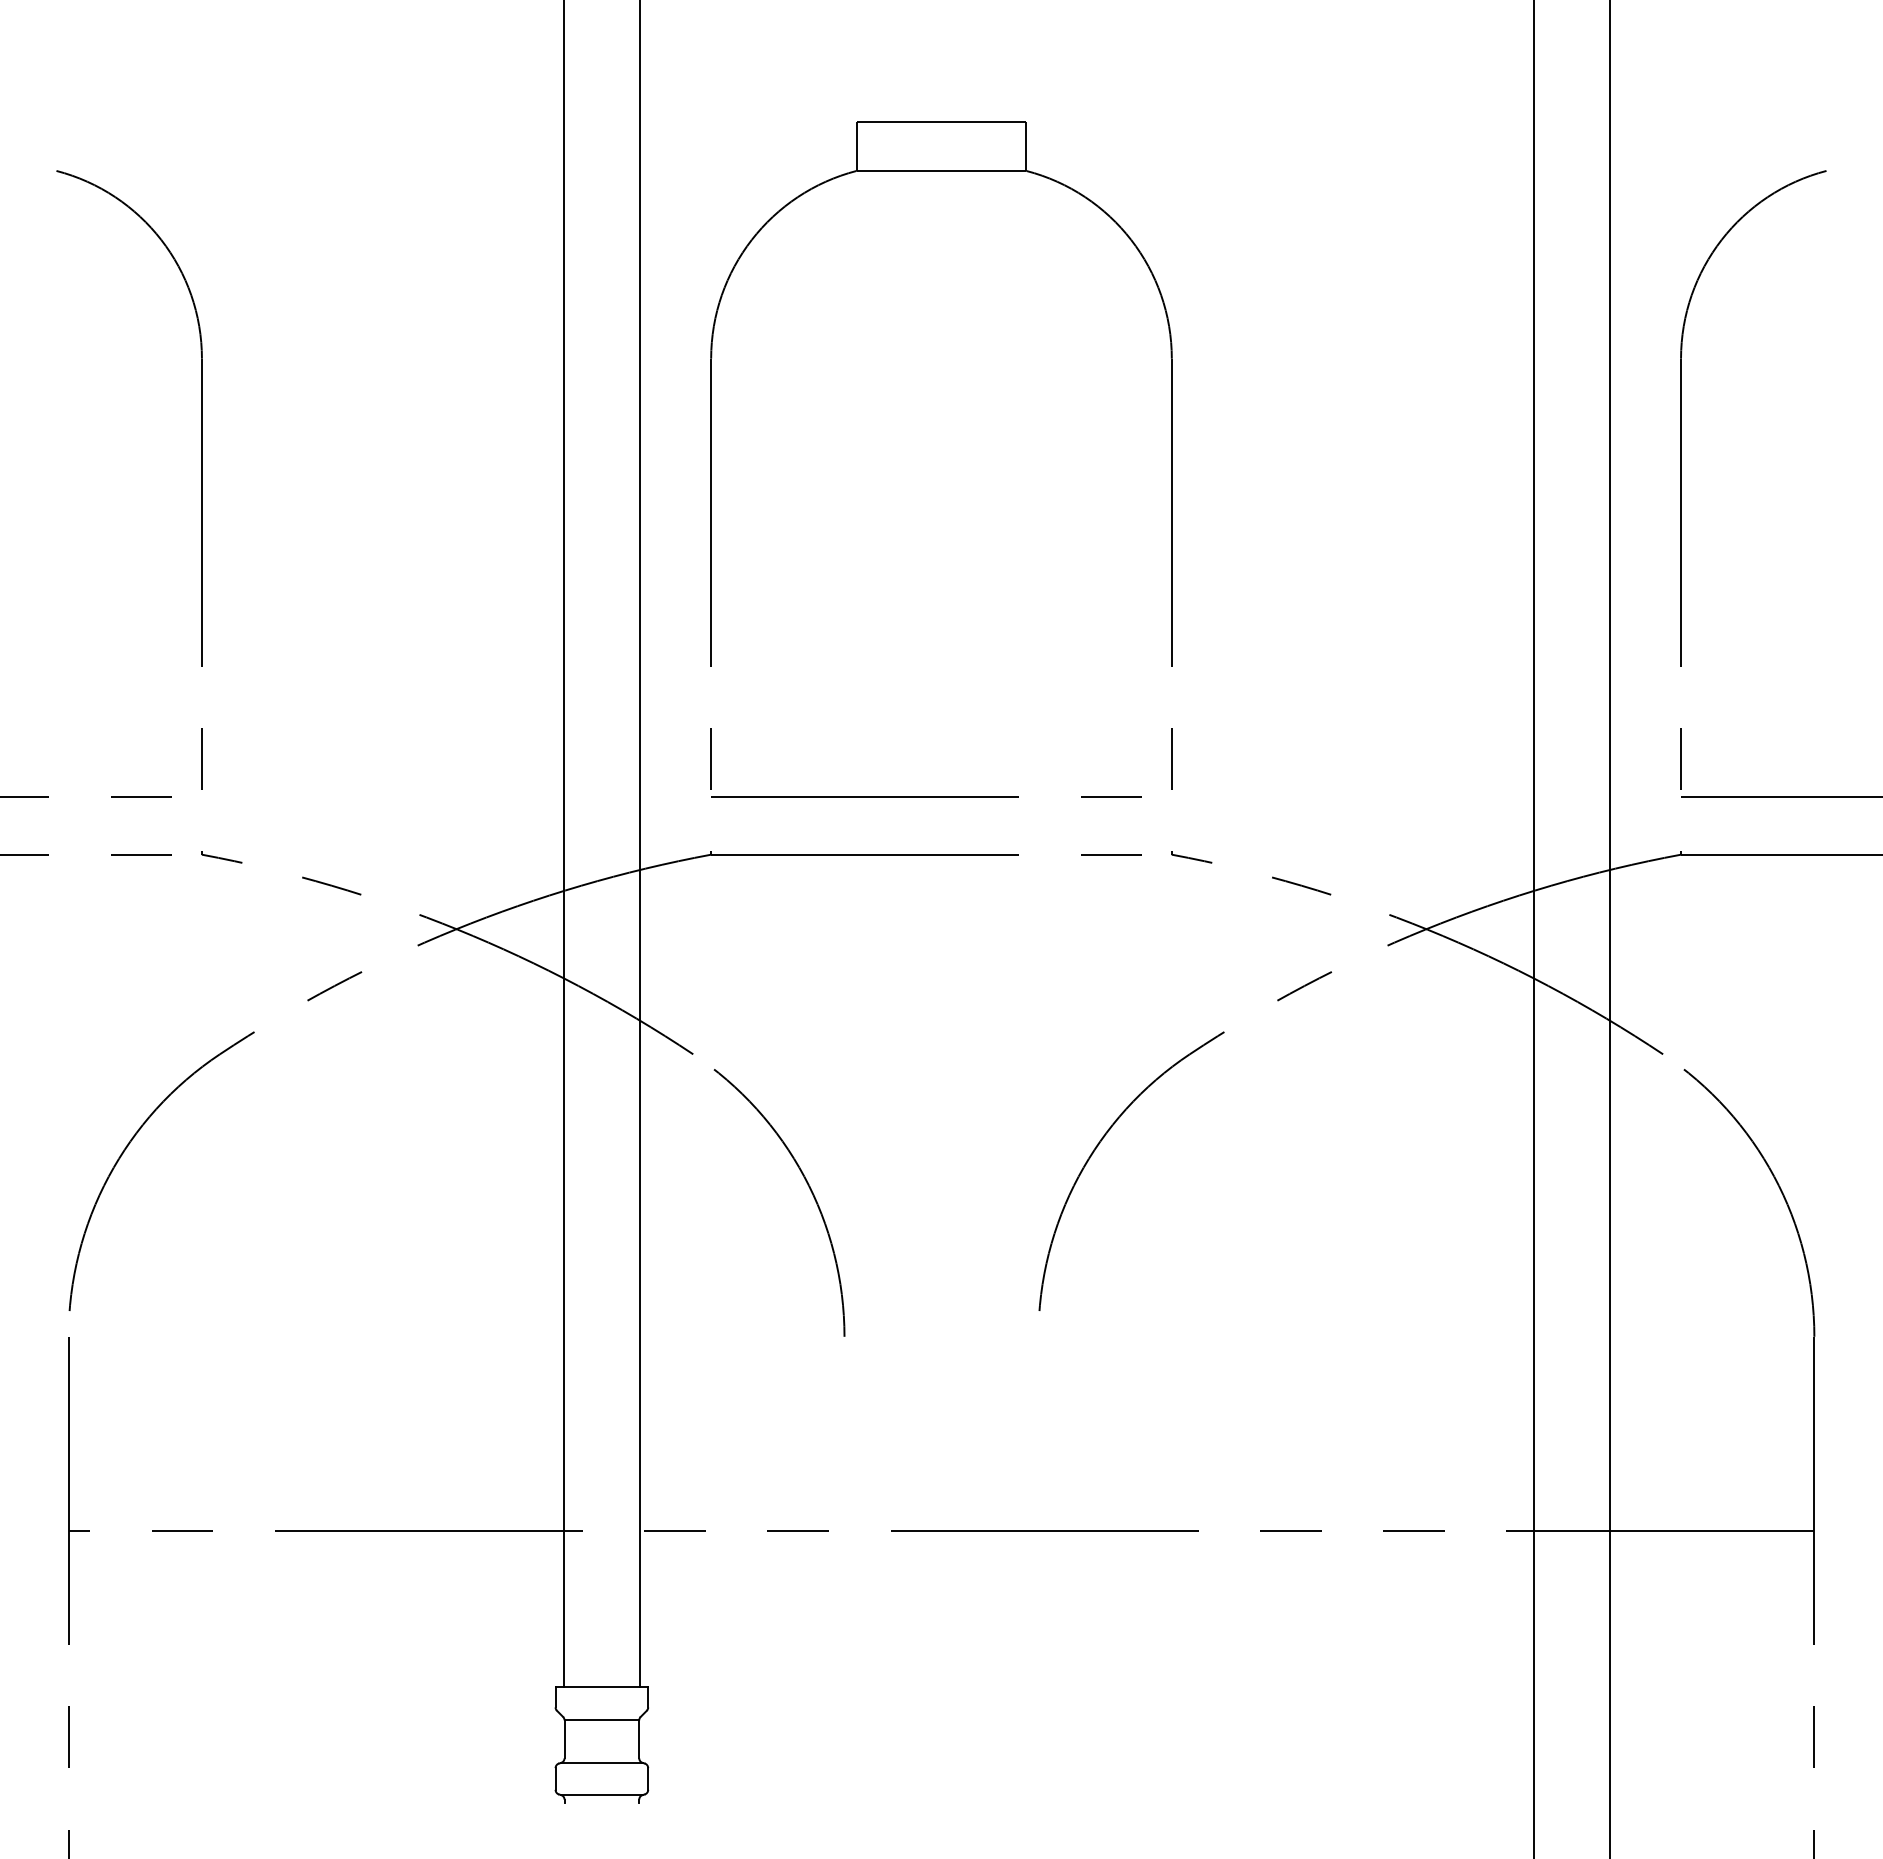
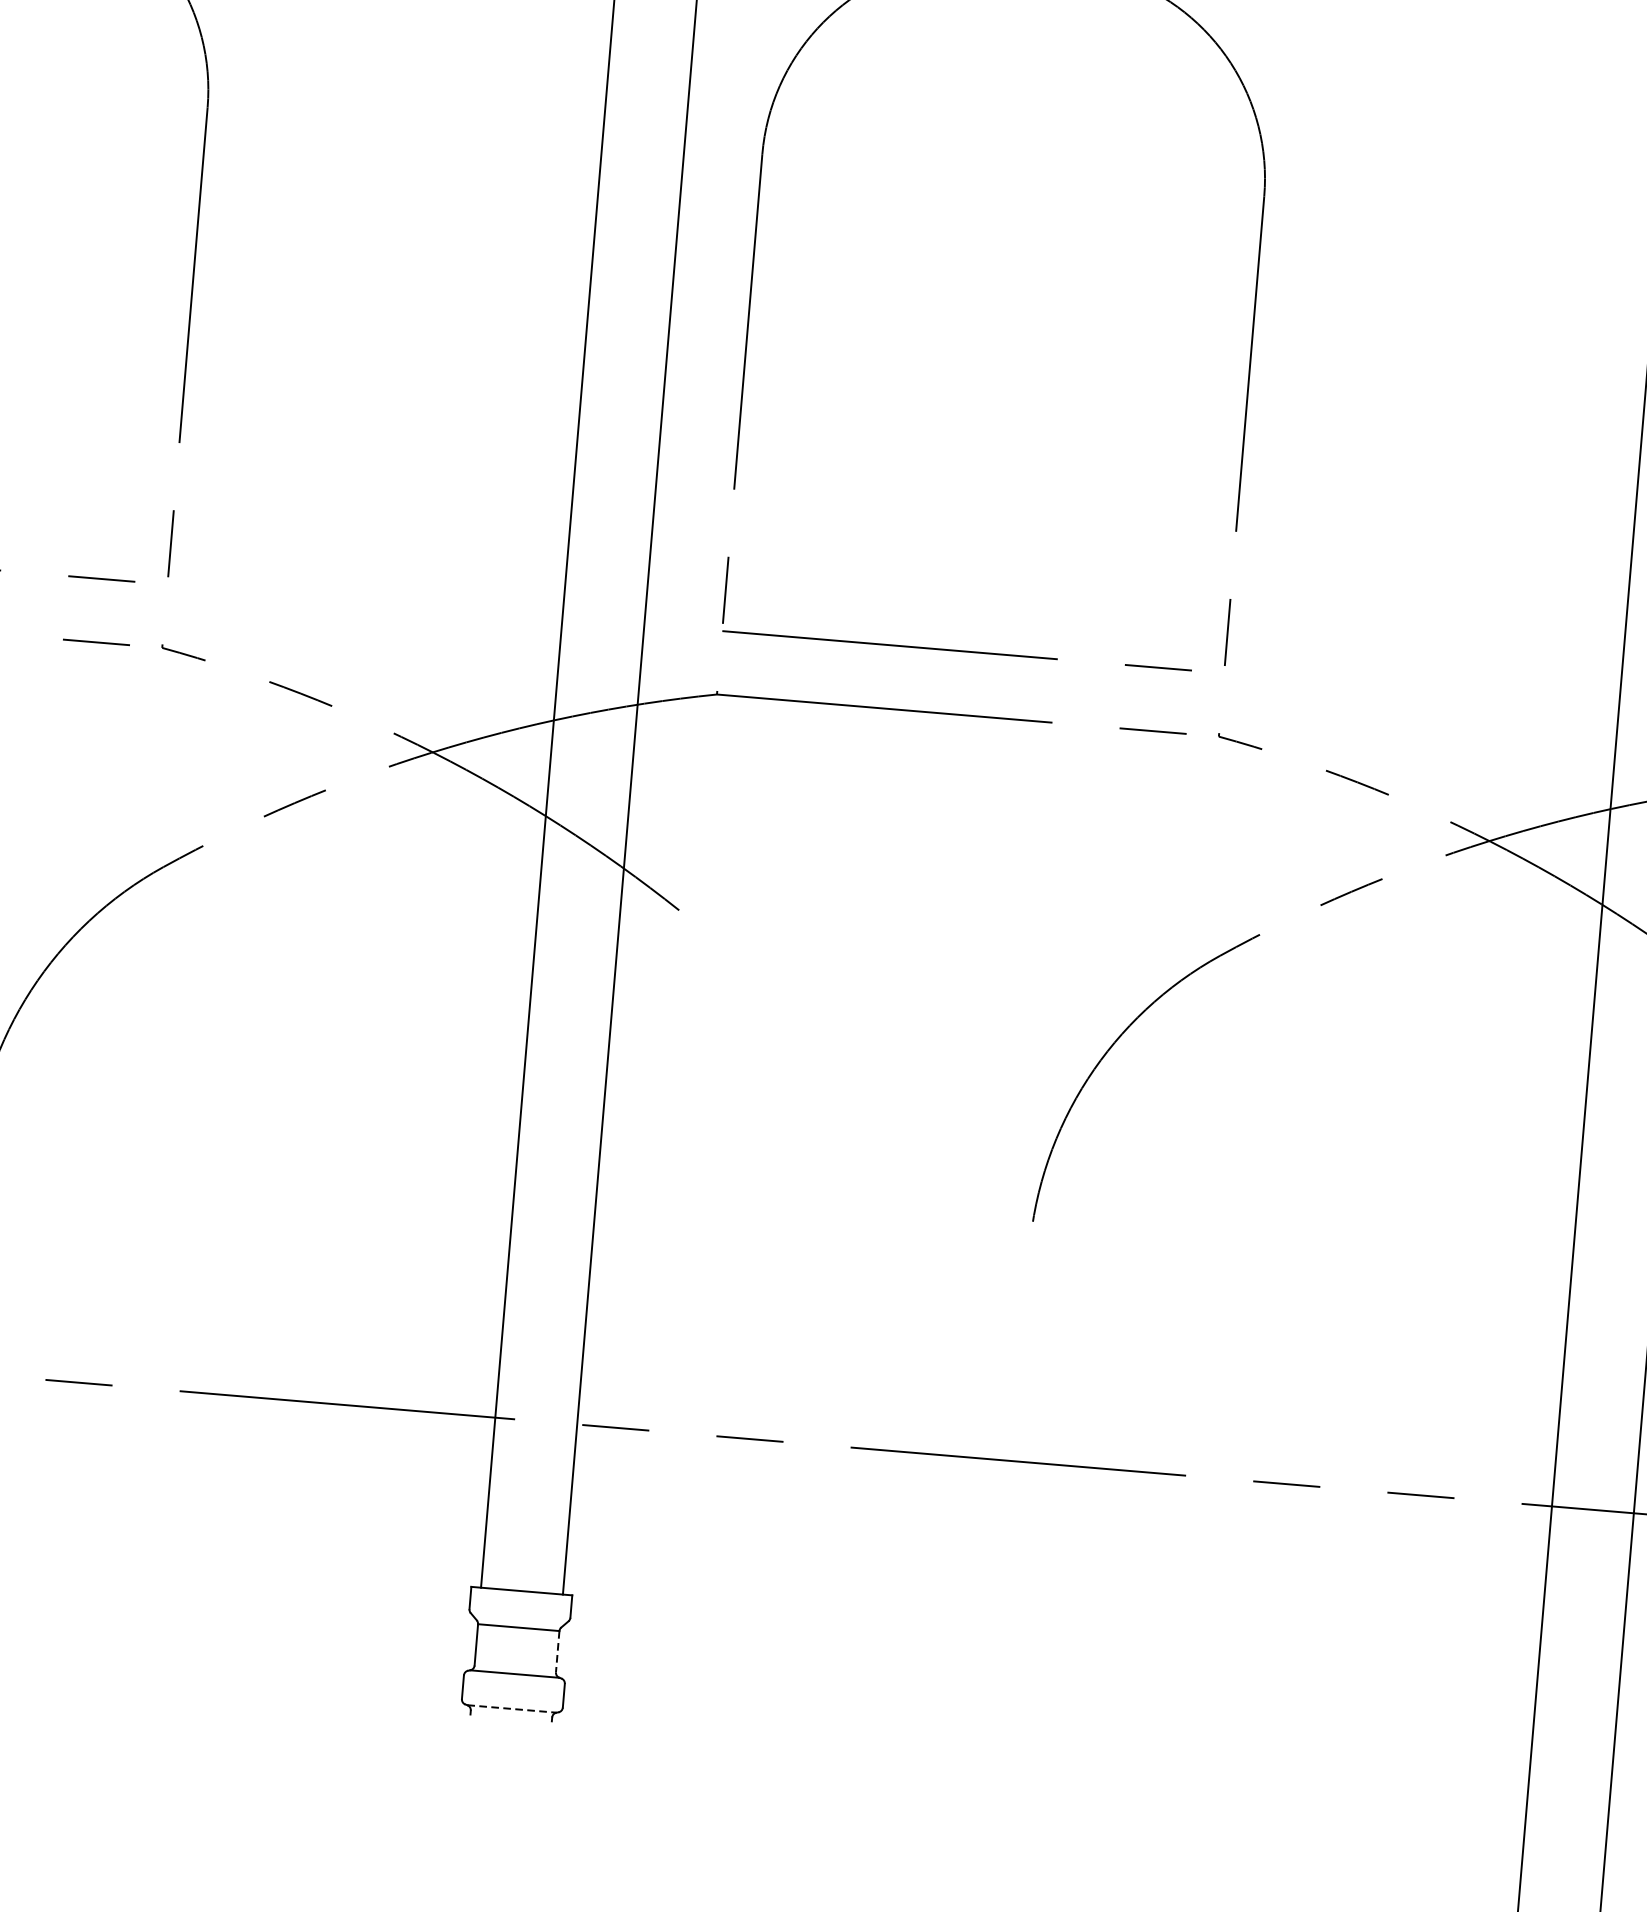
arc: (808, 1187) -> (792, 1065), removed
line: (639, 1739) -> (557, 1651), solid -> dashed
line: (601, 1794) -> (511, 1708), solid -> dashed

